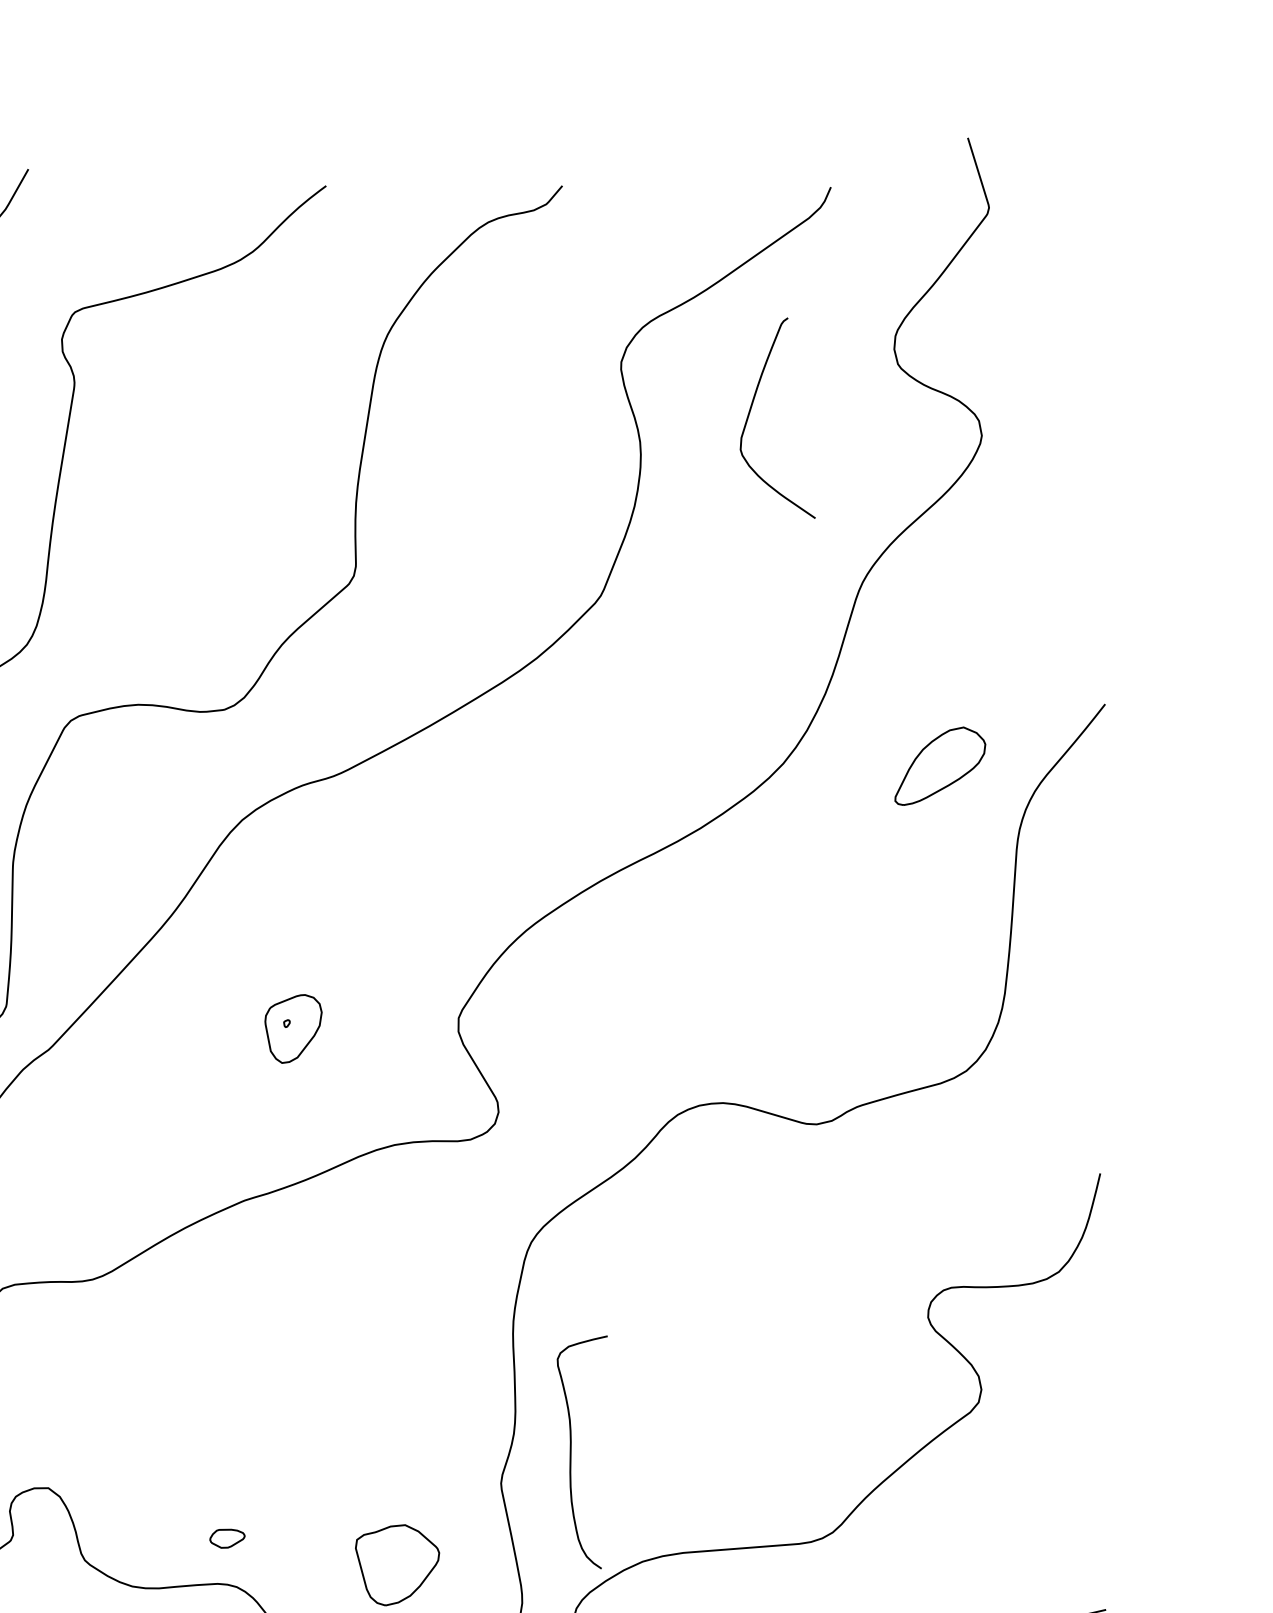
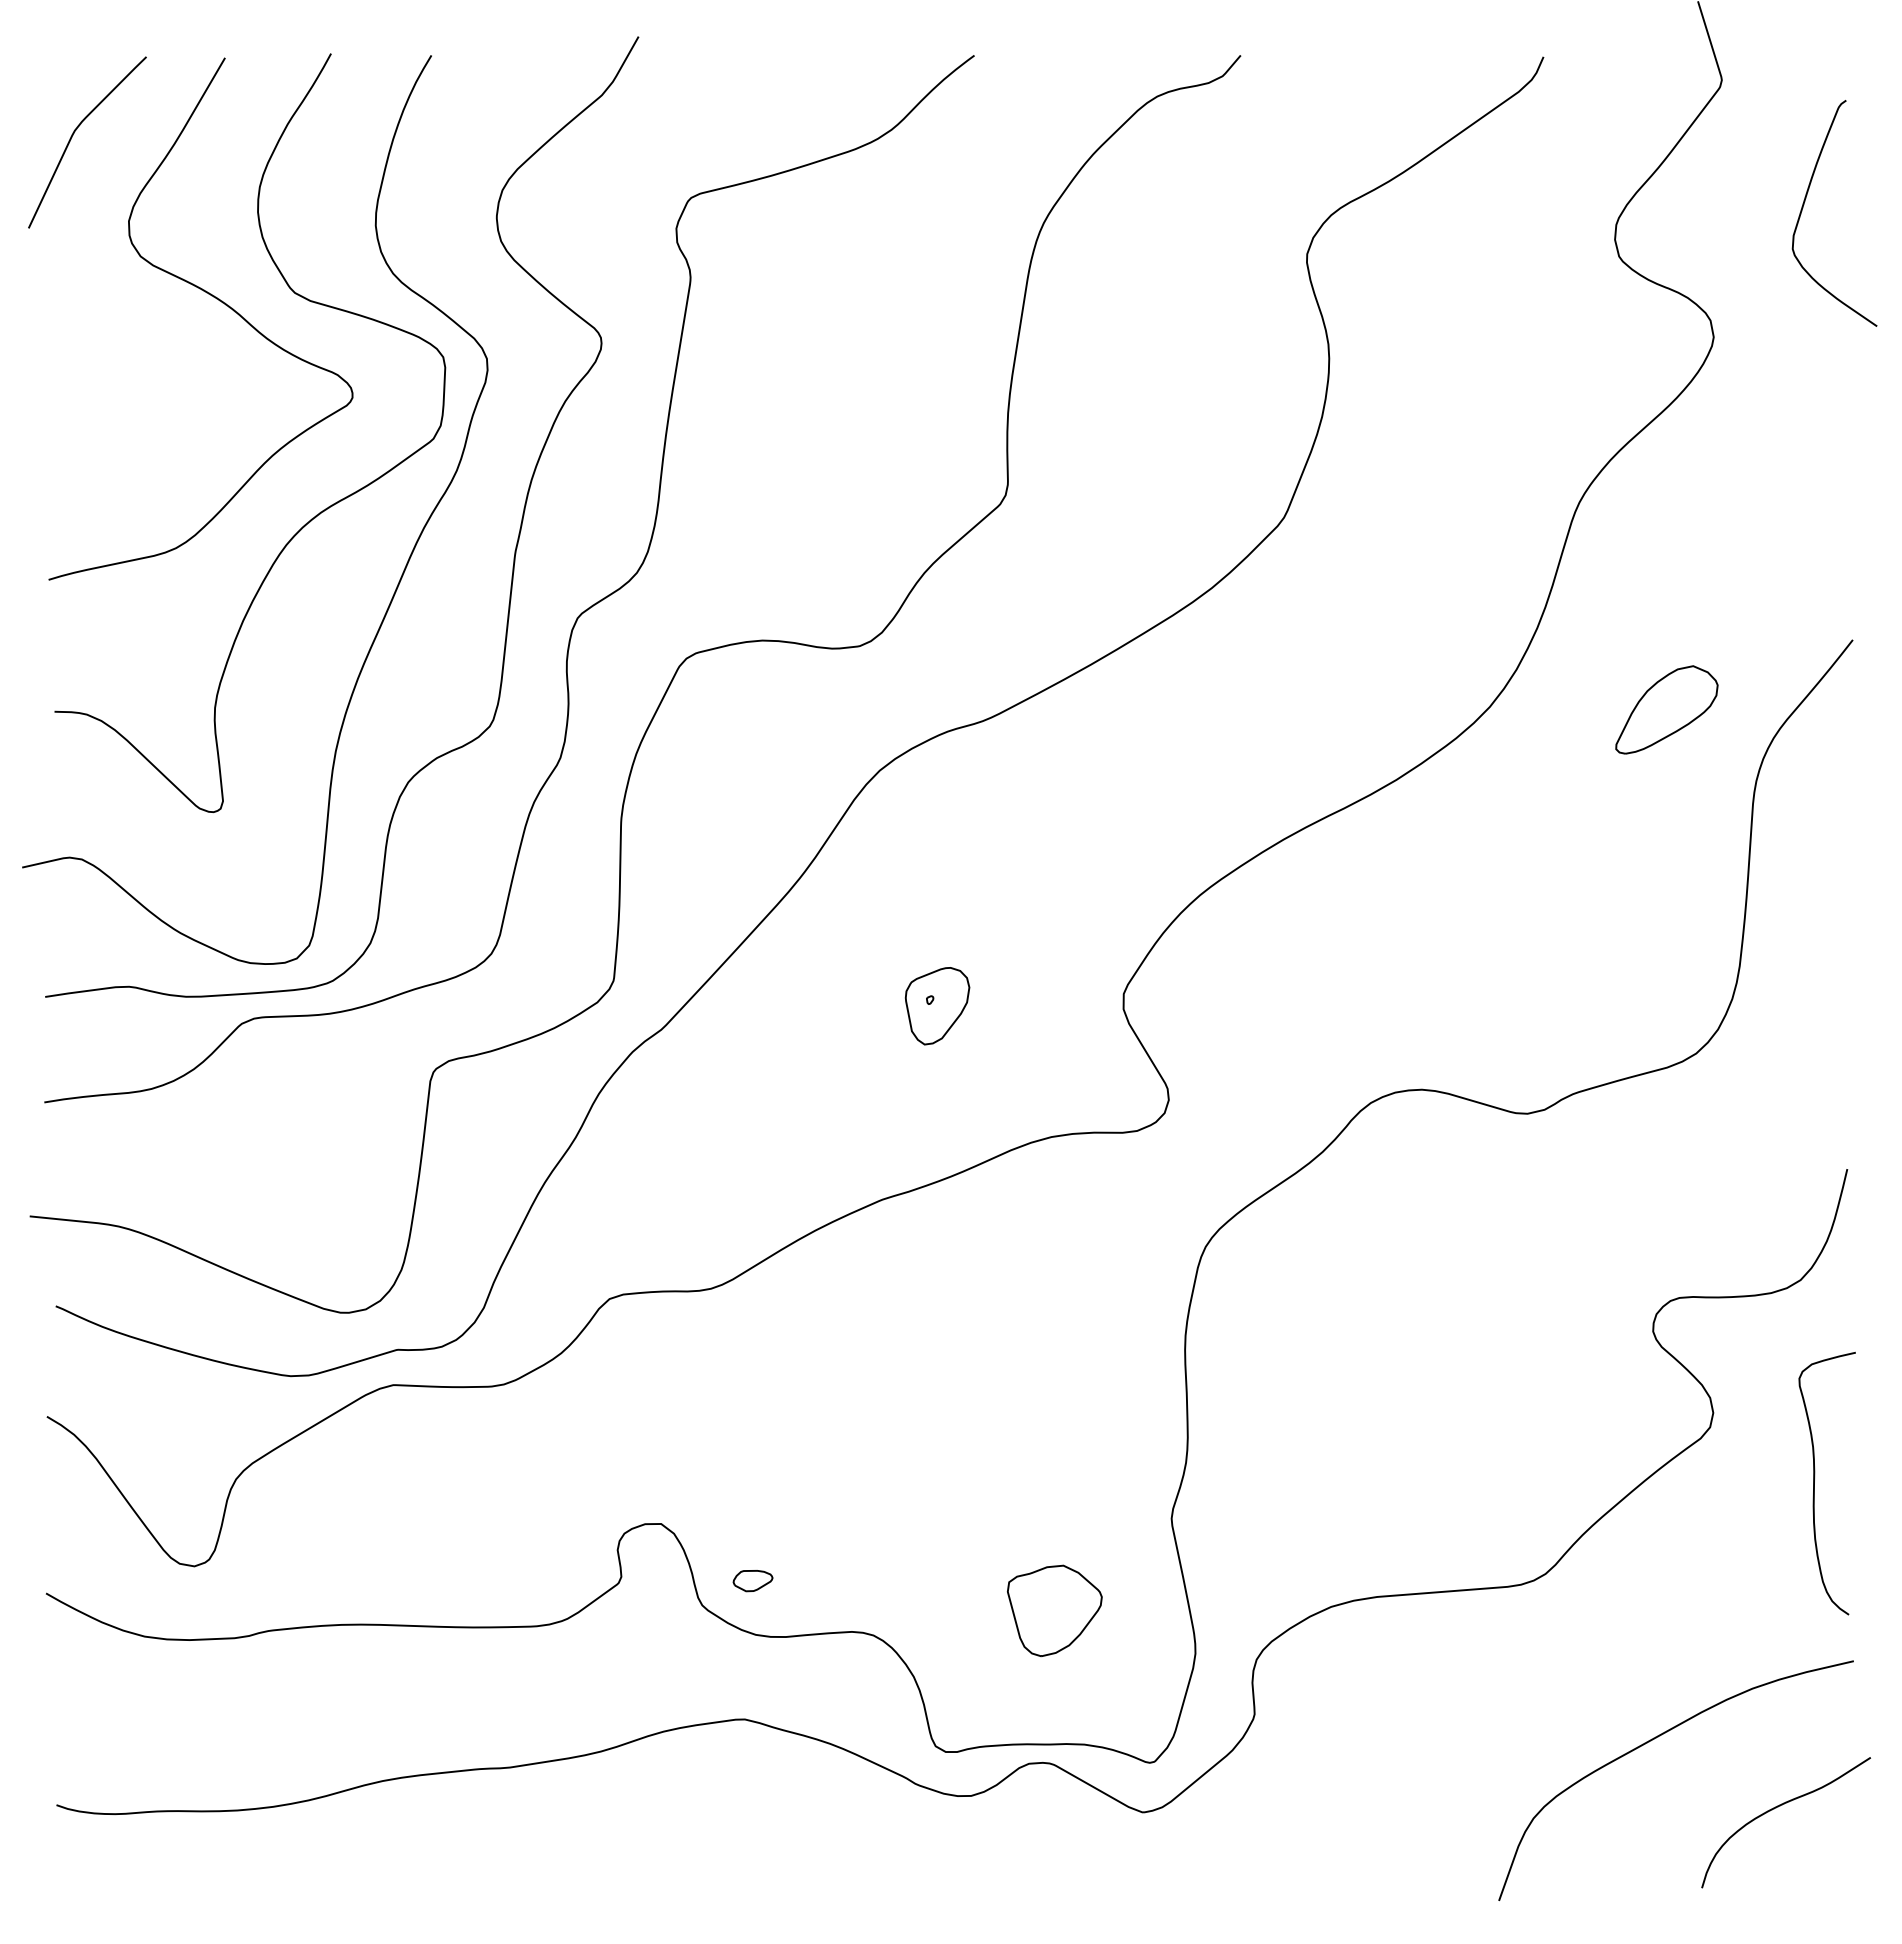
curve: (751, 410) -> (1804, 204), moved
curve: (571, 1452) -> (1814, 1483), moved
part: (226, 1539) -> (752, 1581), moved

